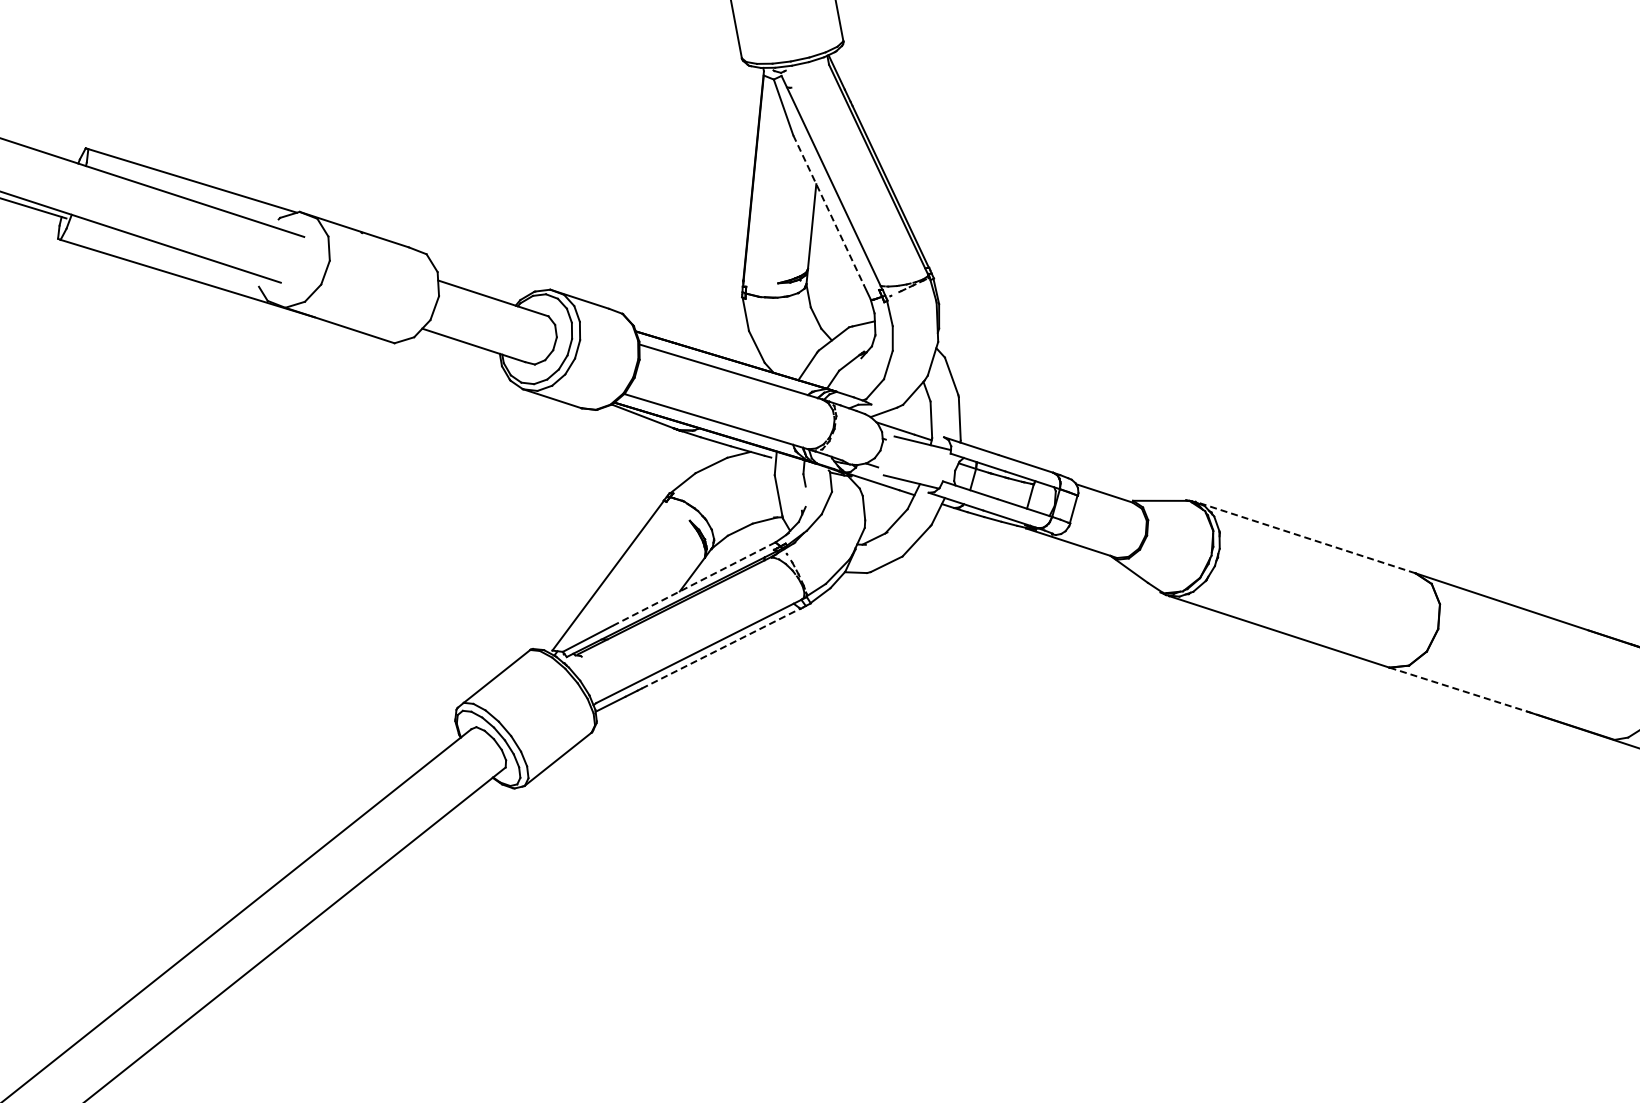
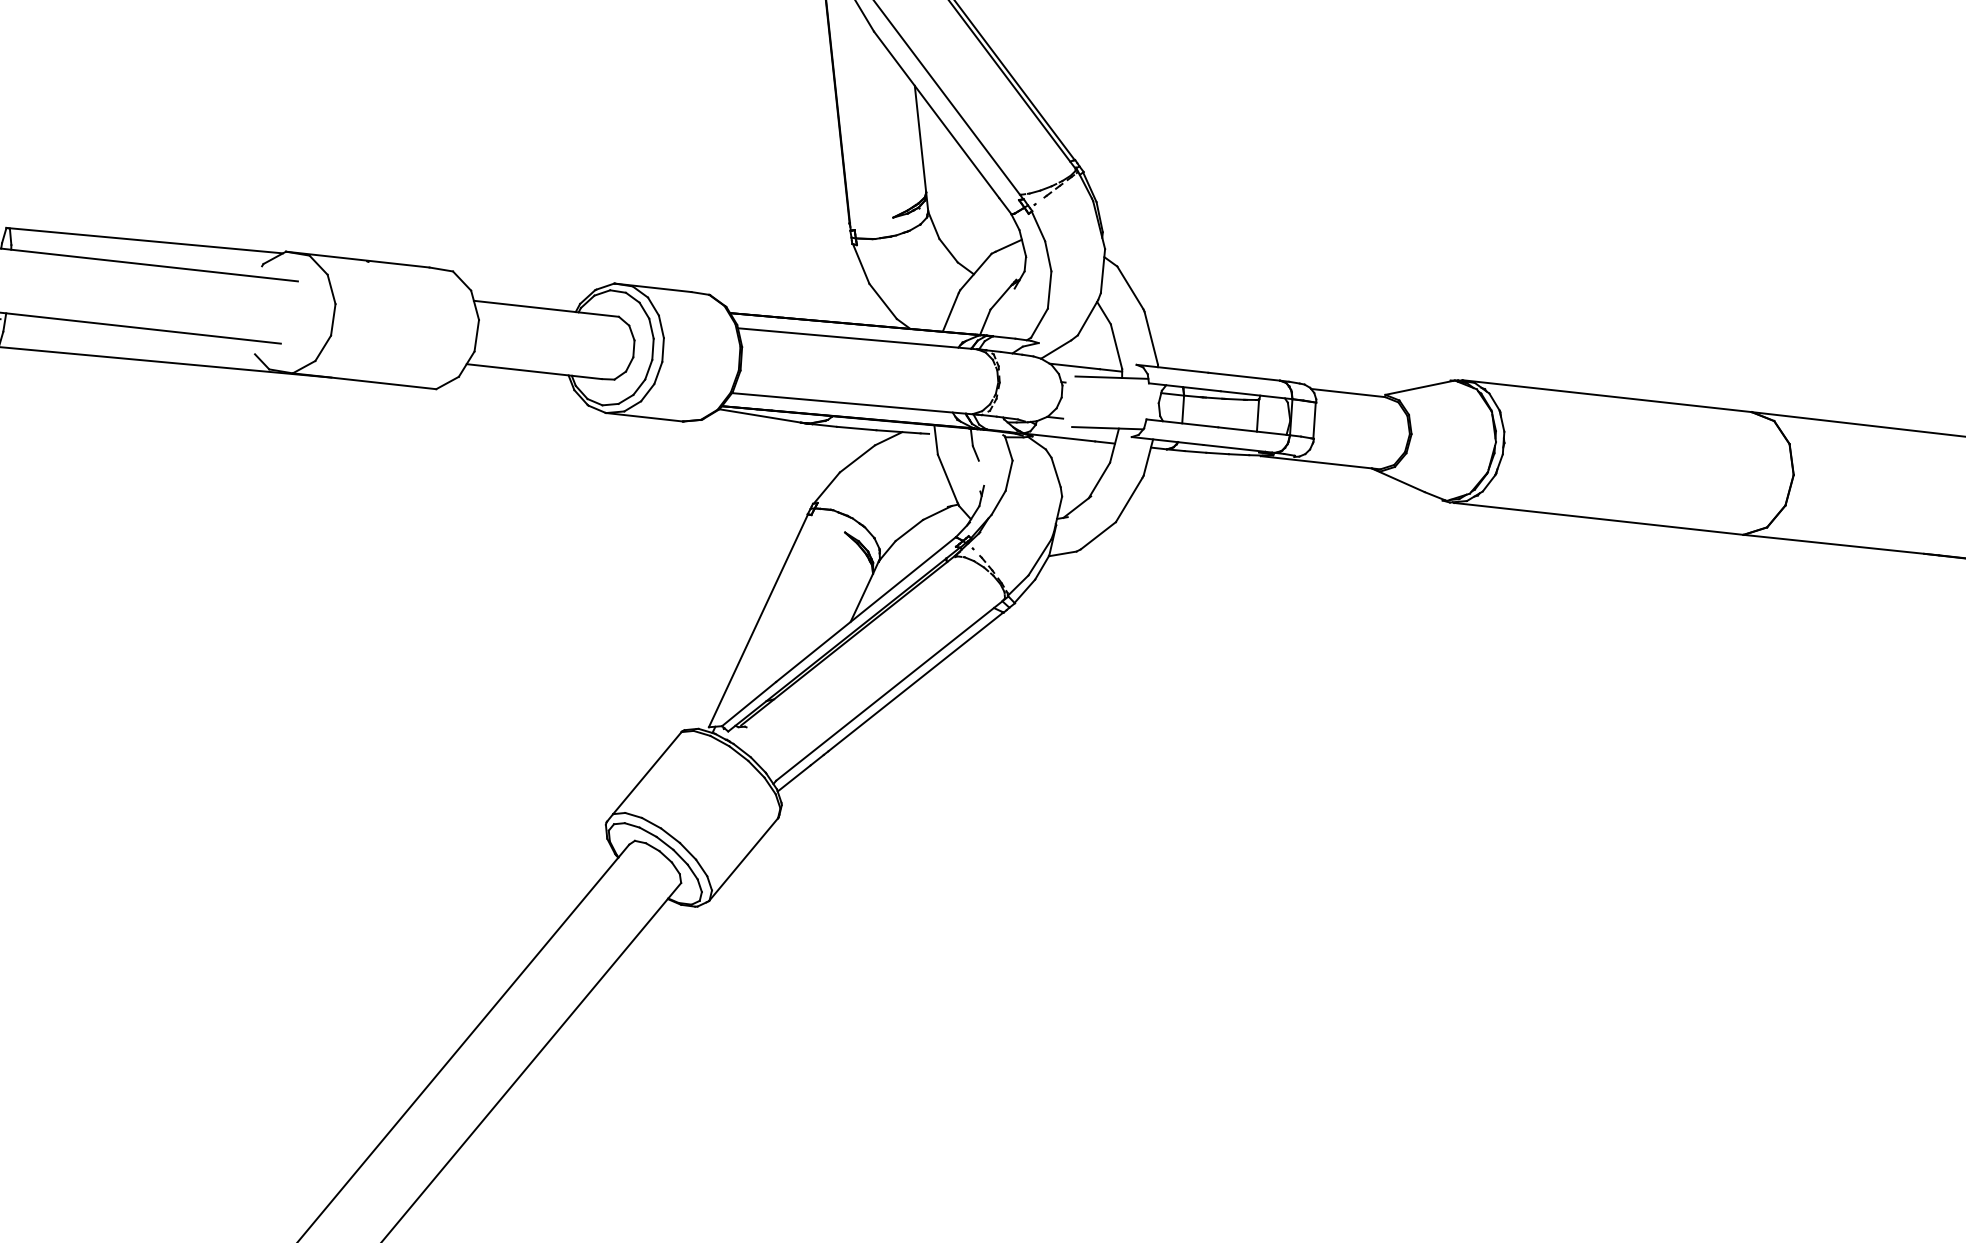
line: (828, 210) -> (936, 115), dashed -> solid
line: (1305, 537) -> (1607, 396), dashed -> solid
line: (693, 584) -> (865, 609), dashed -> solid
line: (720, 648) -> (915, 681), dashed -> solid
line: (1464, 691) -> (1841, 545), dashed -> solid

